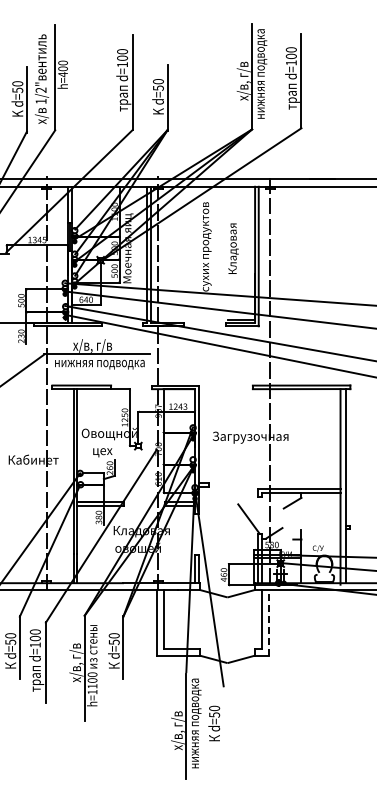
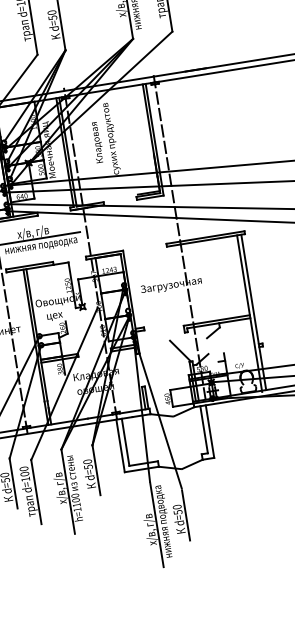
text: (233, 248) -> (97, 142), moved
line: (269, 622) -> (210, 431), dashed -> solid
line: (223, 719) -> (185, 514), added

